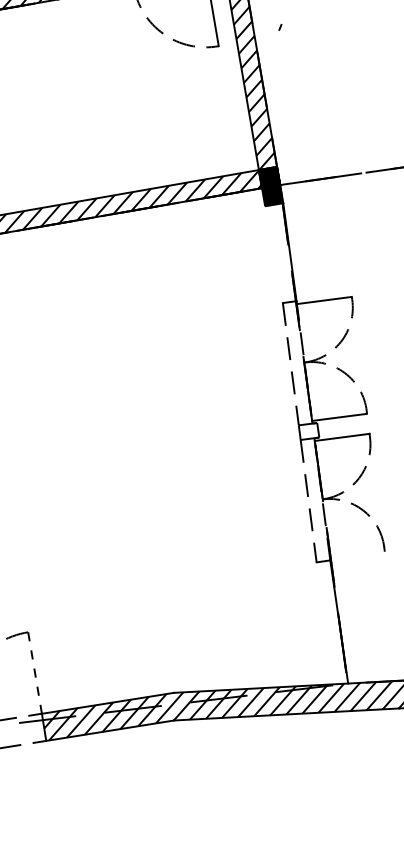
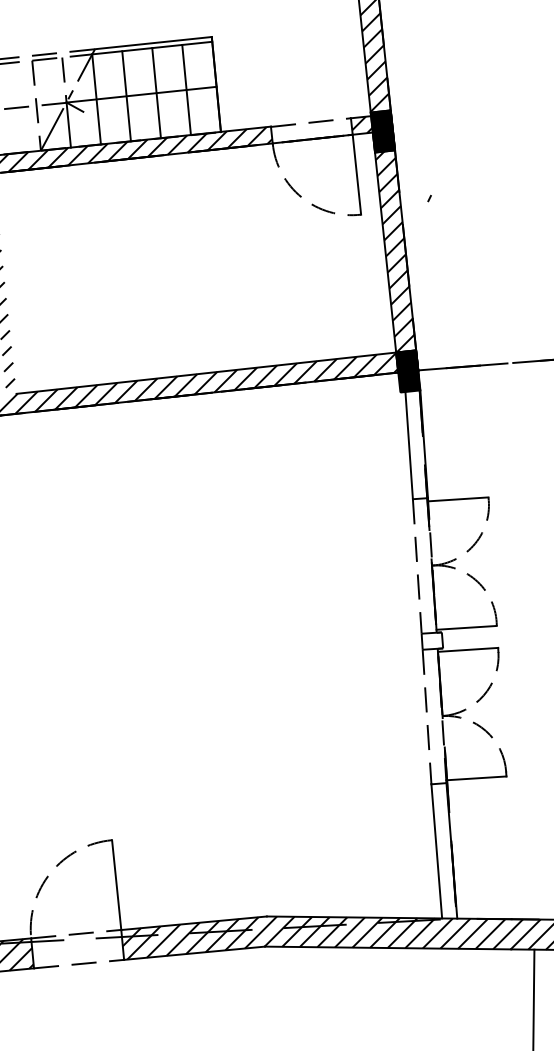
line: (275, 254) -> (408, 445), added
line: (357, 554) -> (476, 778), added
line: (325, 623) -> (436, 851), added
line: (34, 672) -> (116, 884), dashed -> solid

